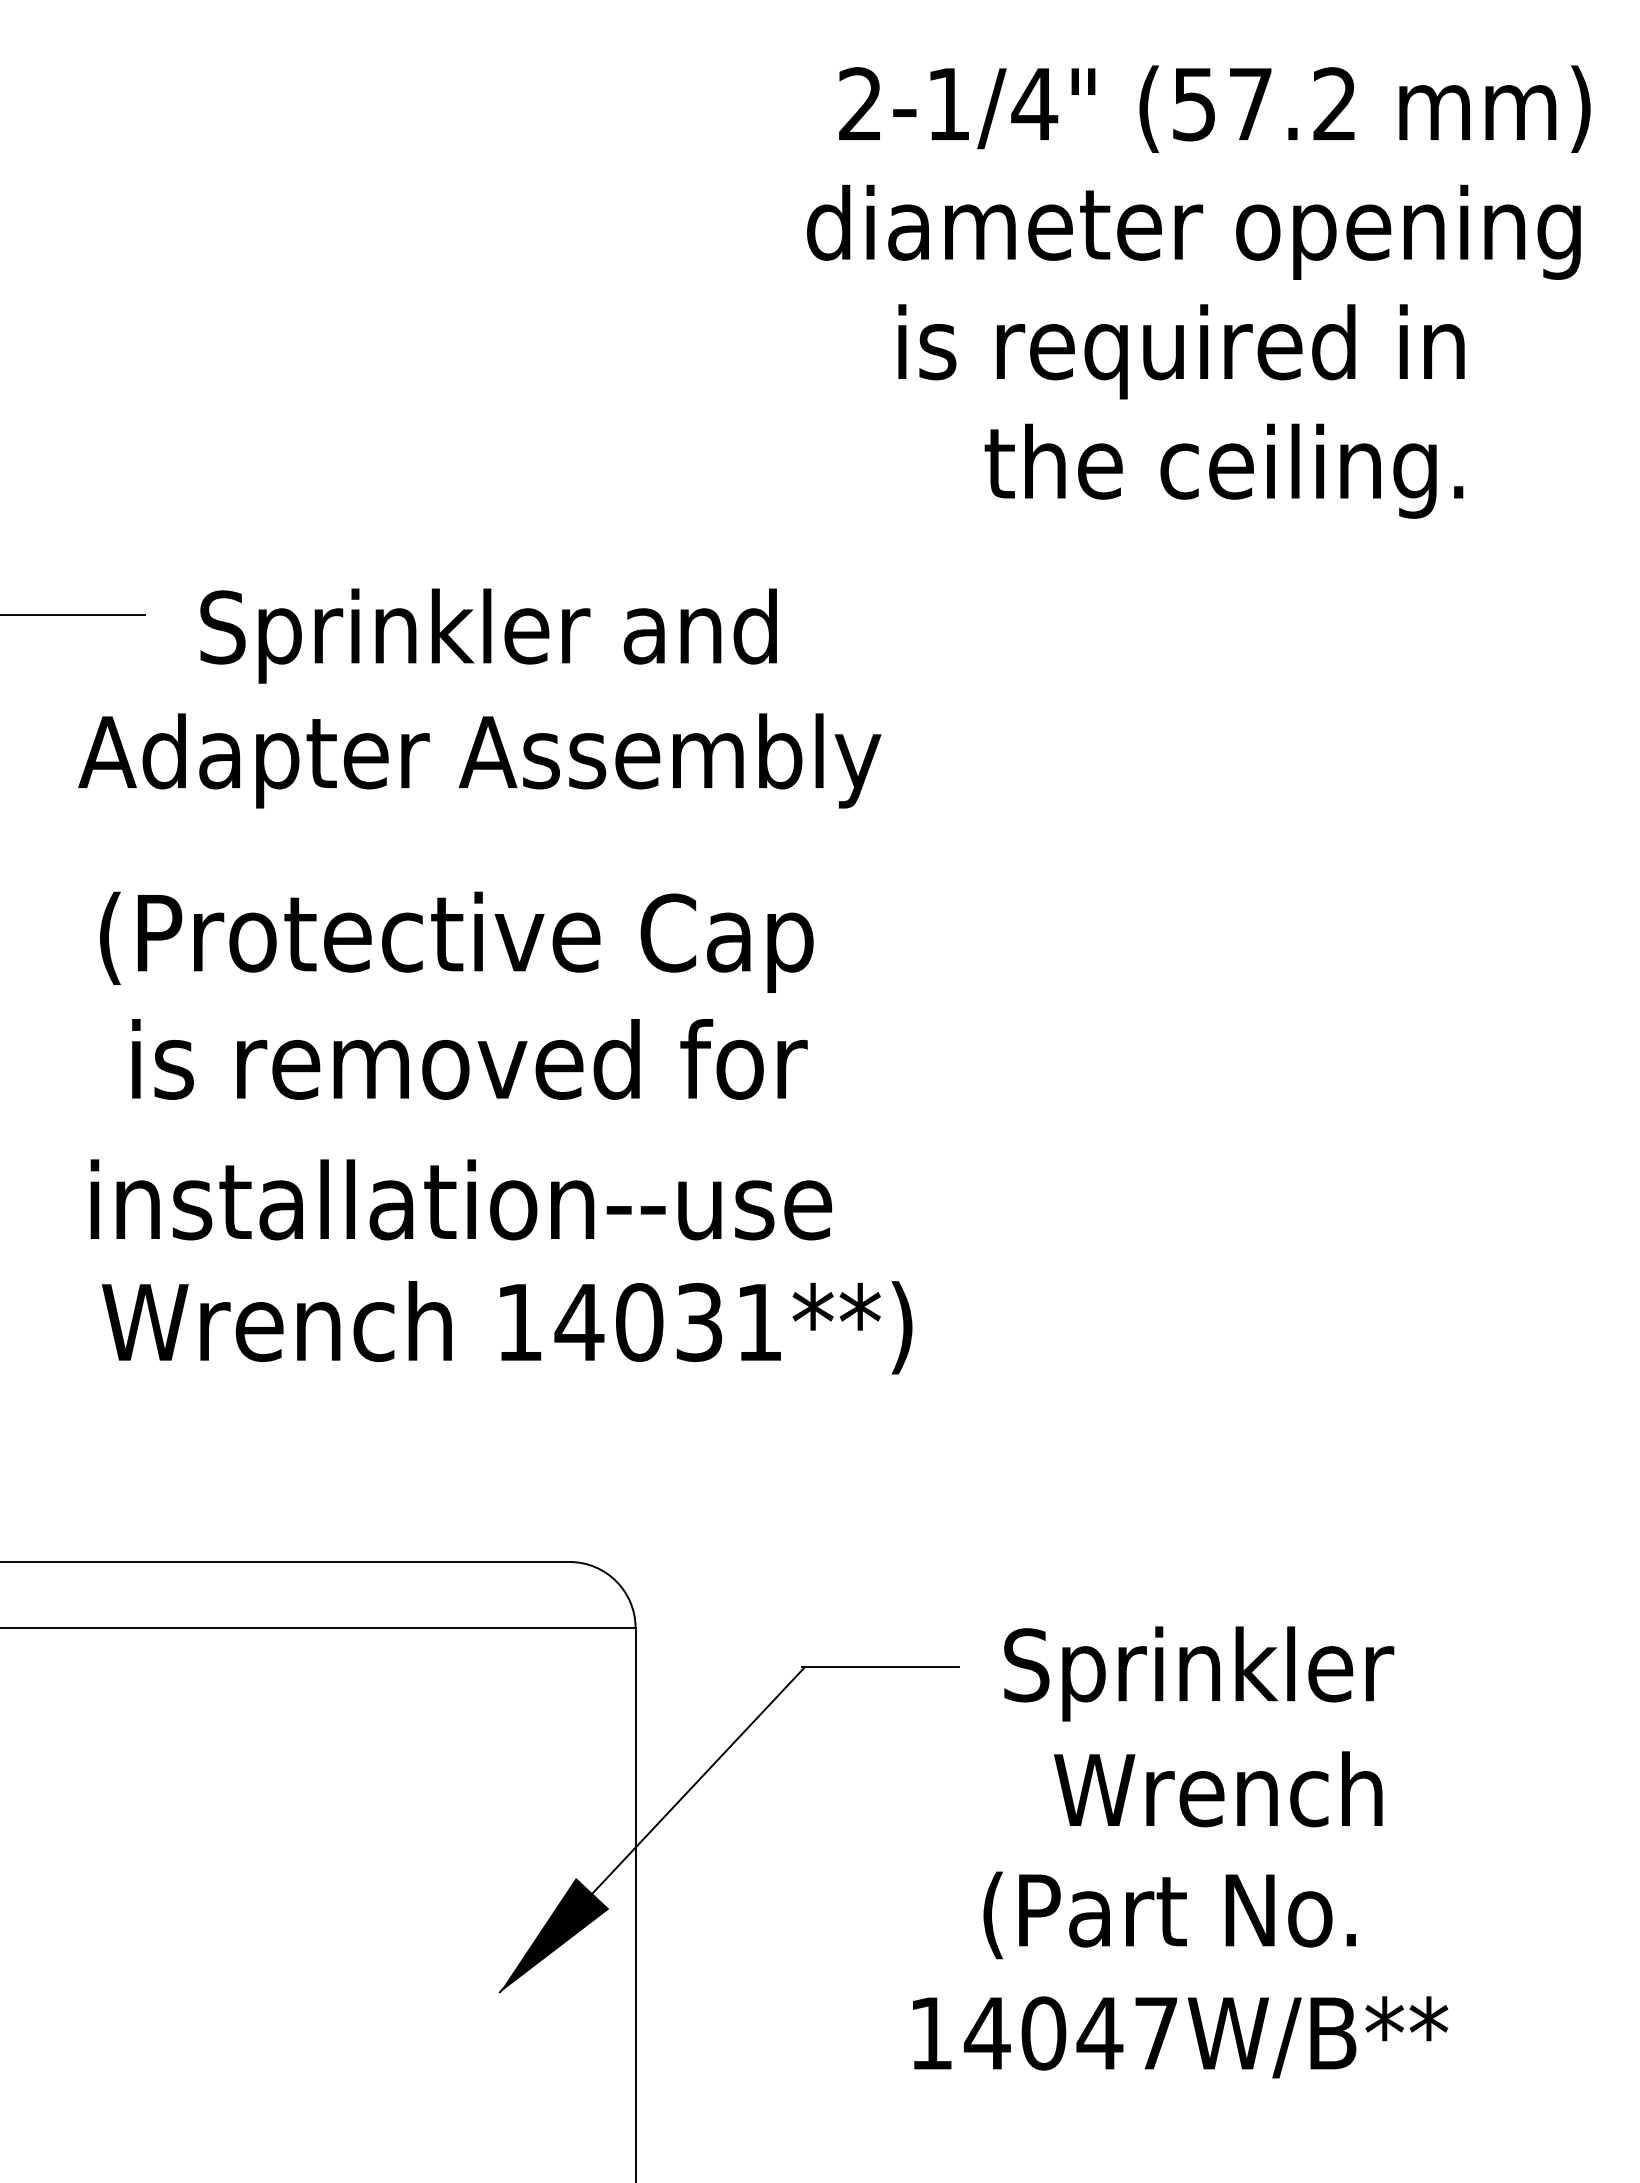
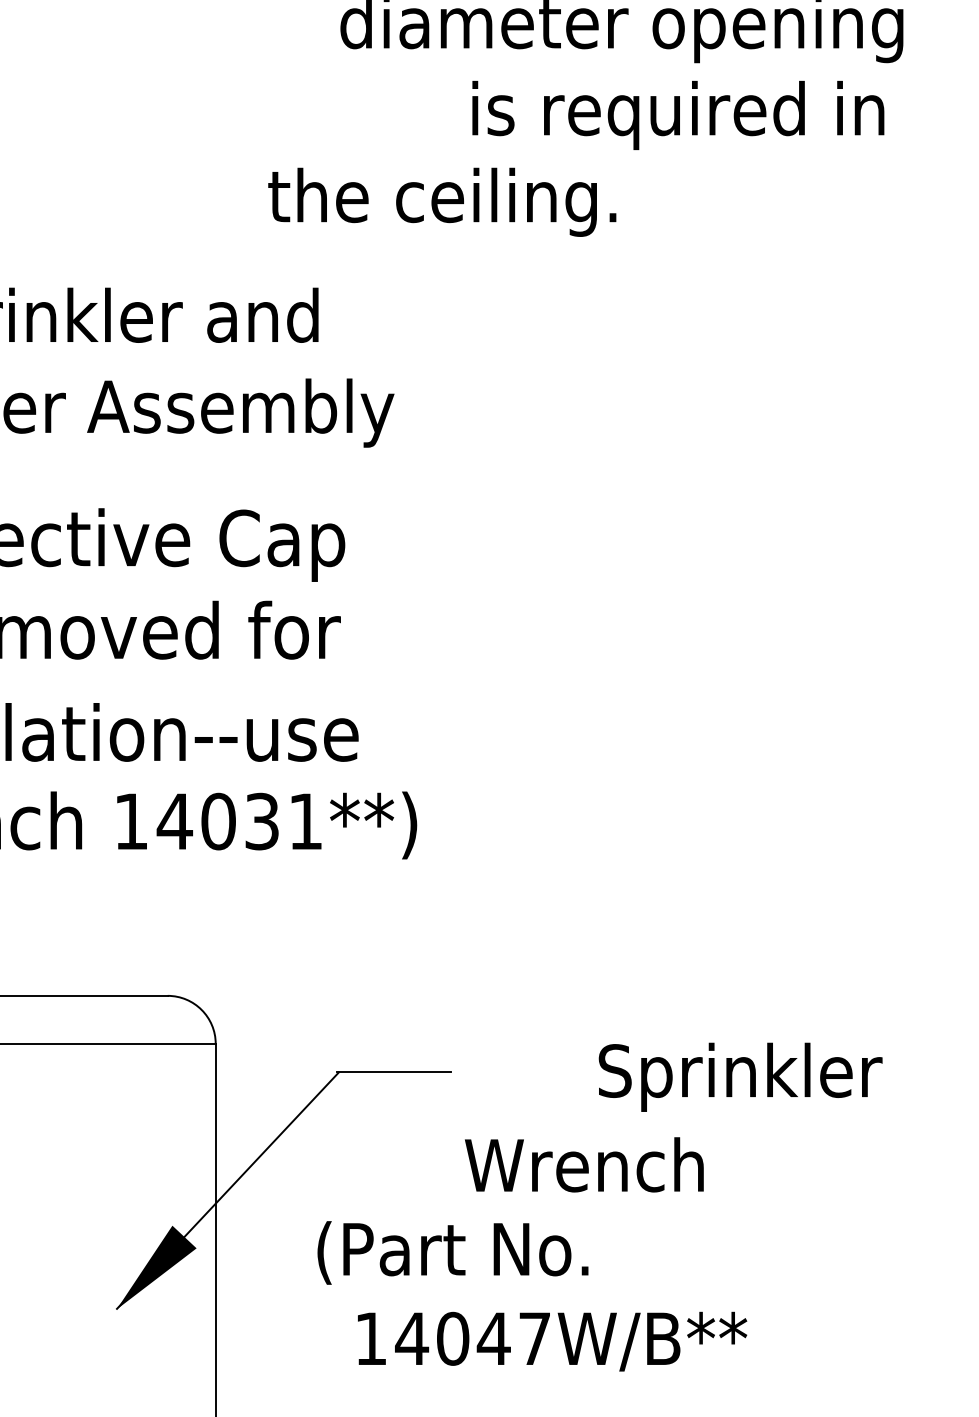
text: (1181, 351) -> (678, 115), moved
text: (1223, 470) -> (441, 201), moved
text: (1199, 1673) -> (740, 1076), moved
text: (1218, 1789) -> (584, 1165), moved
text: (1169, 1915) -> (452, 1253), moved
text: (1180, 2037) -> (552, 1341), moved

